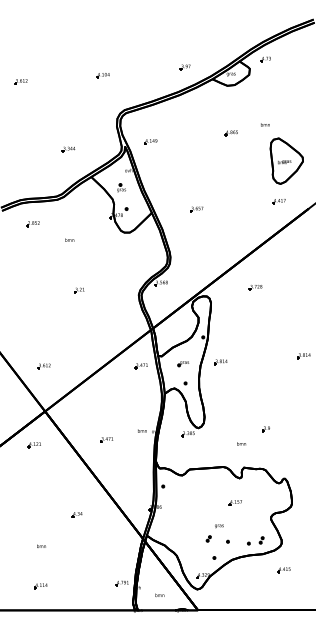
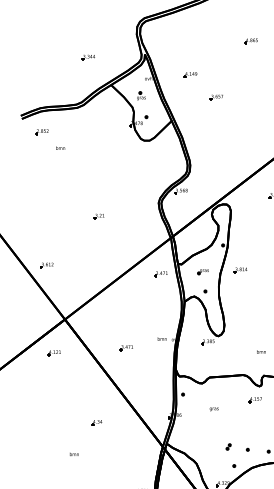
part: (150, 141) -> (190, 74), moved
part: (196, 209) -> (216, 97), moved
part: (32, 224) -> (41, 132), moved
text: (69, 239) -> (60, 147), moved
part: (79, 290) -> (99, 216), moved
part: (43, 366) -> (46, 265), moved
part: (234, 502) -> (254, 399), moved
text: (219, 526) -> (214, 409), moved
text: (41, 545) -> (74, 453), moved

